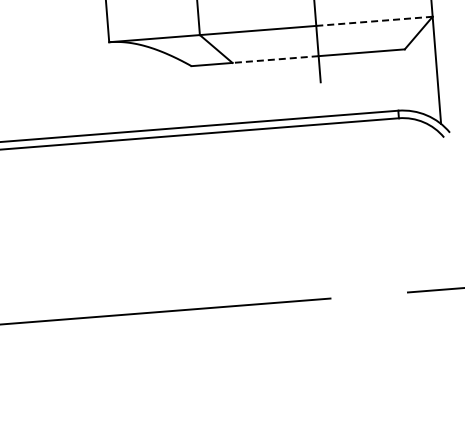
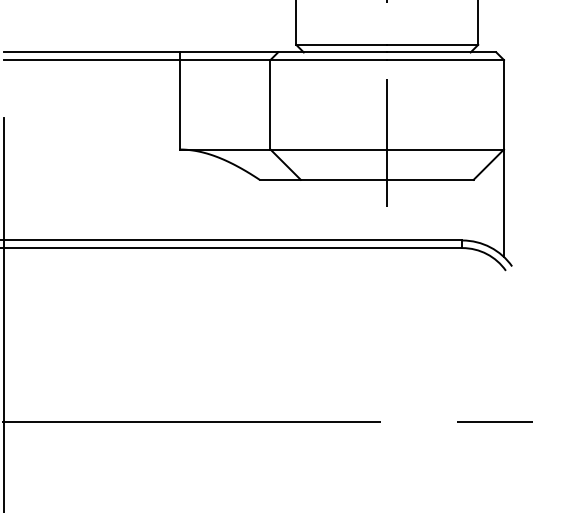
line: (375, 21) -> (446, 149), dashed -> solid
line: (275, 59) -> (343, 179), dashed -> solid

